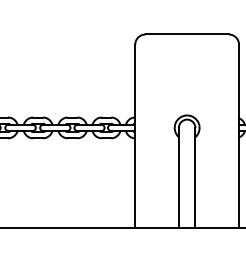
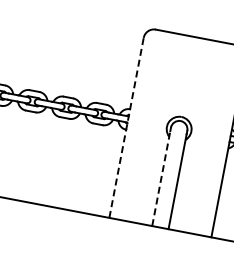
line: (135, 136) -> (126, 127), solid -> dashed
line: (178, 179) -> (160, 178), solid -> dashed

